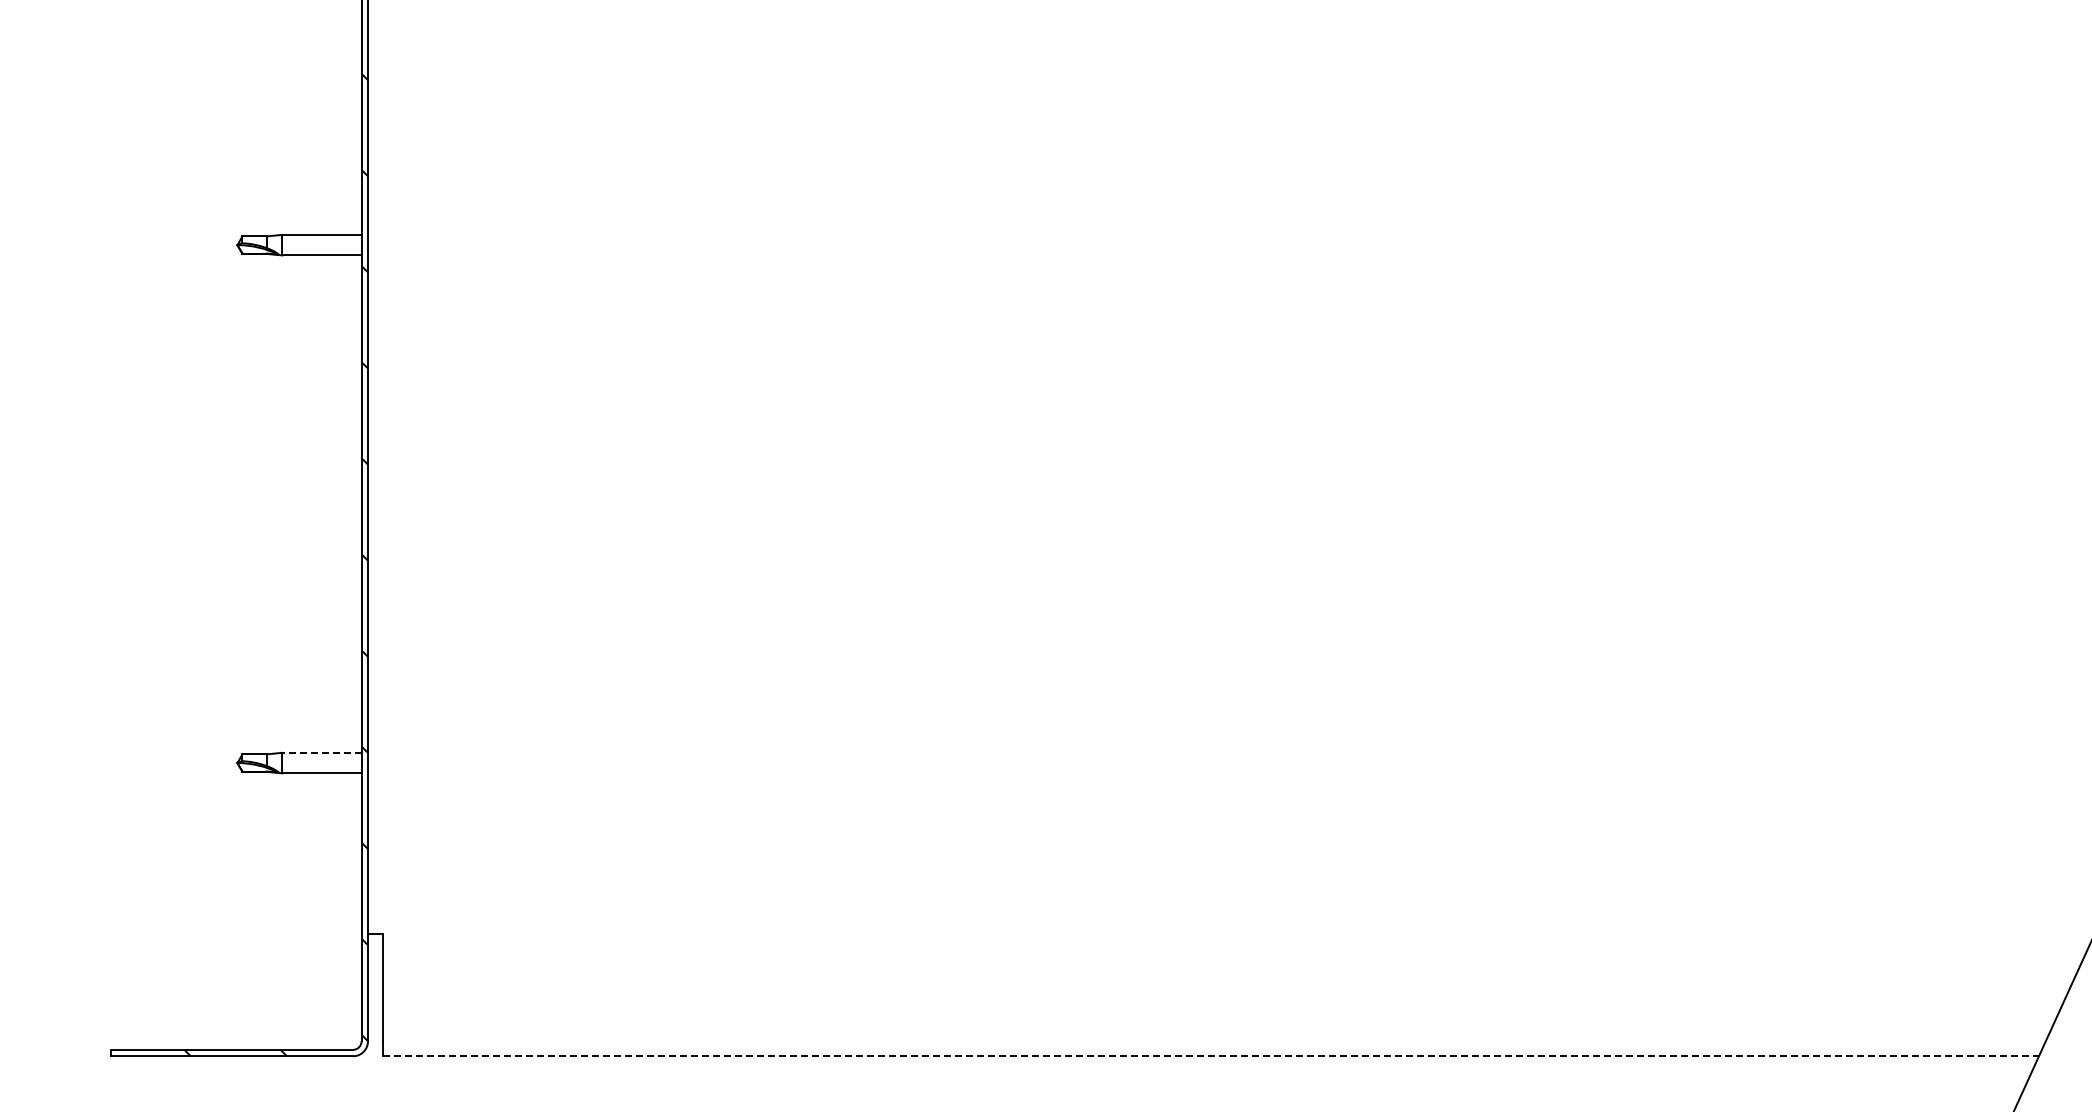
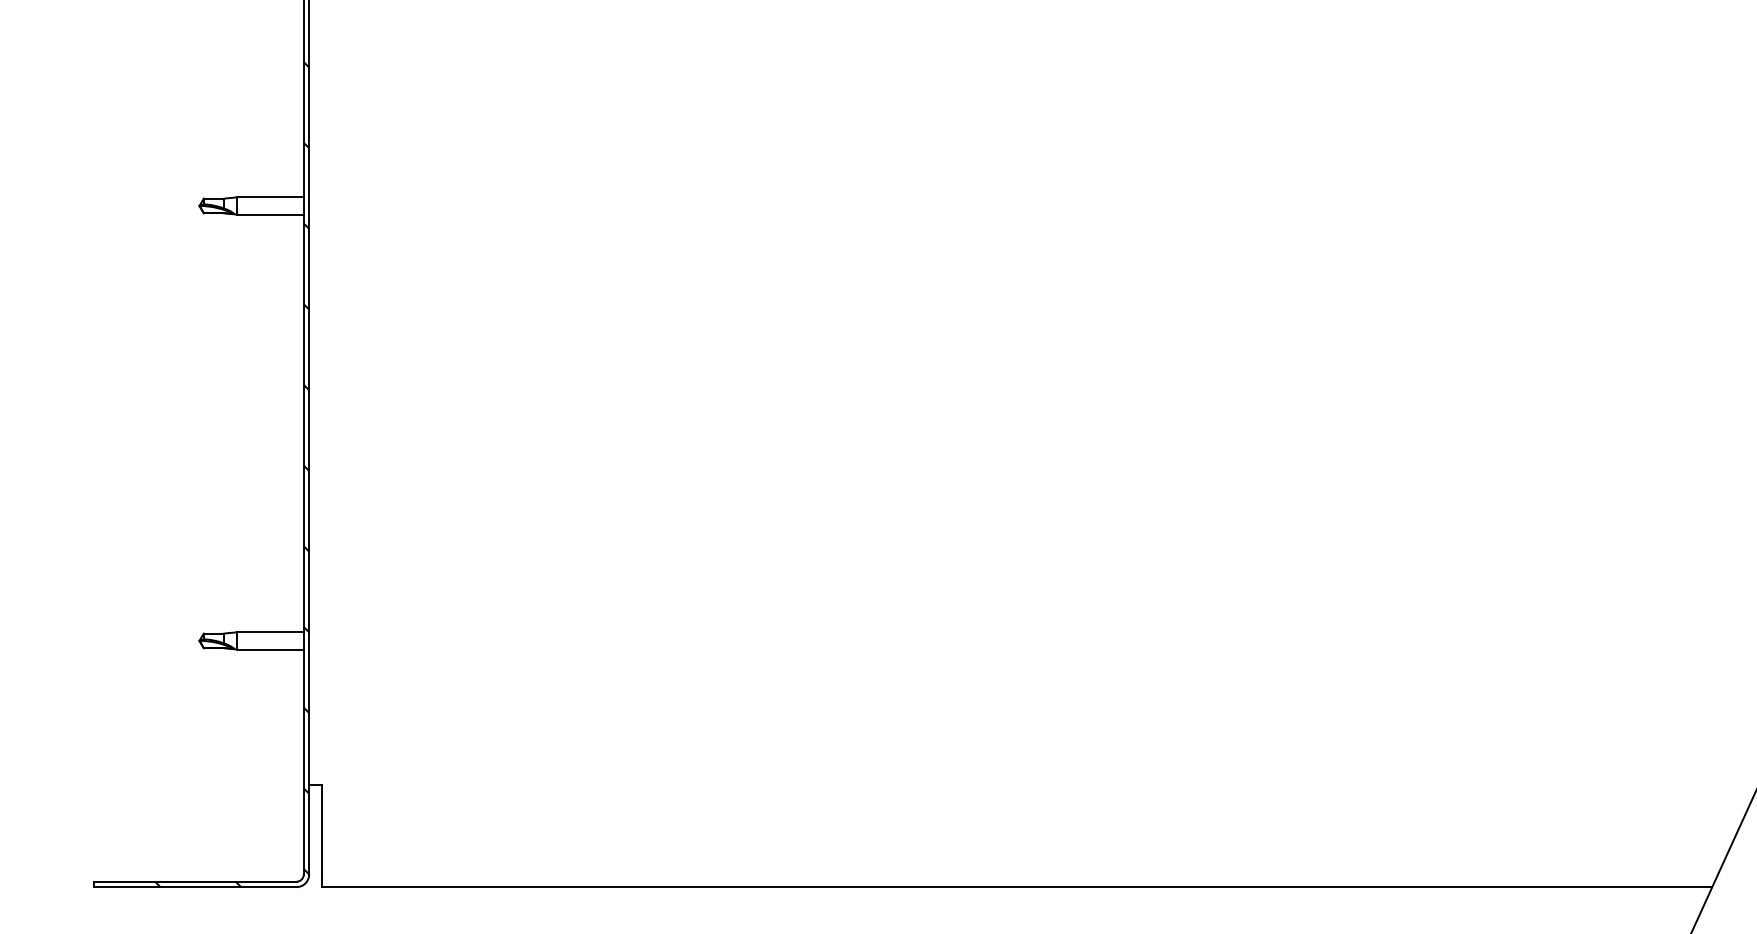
line: (321, 752) -> (270, 632), dashed -> solid
line: (1211, 1056) -> (1017, 887), dashed -> solid

